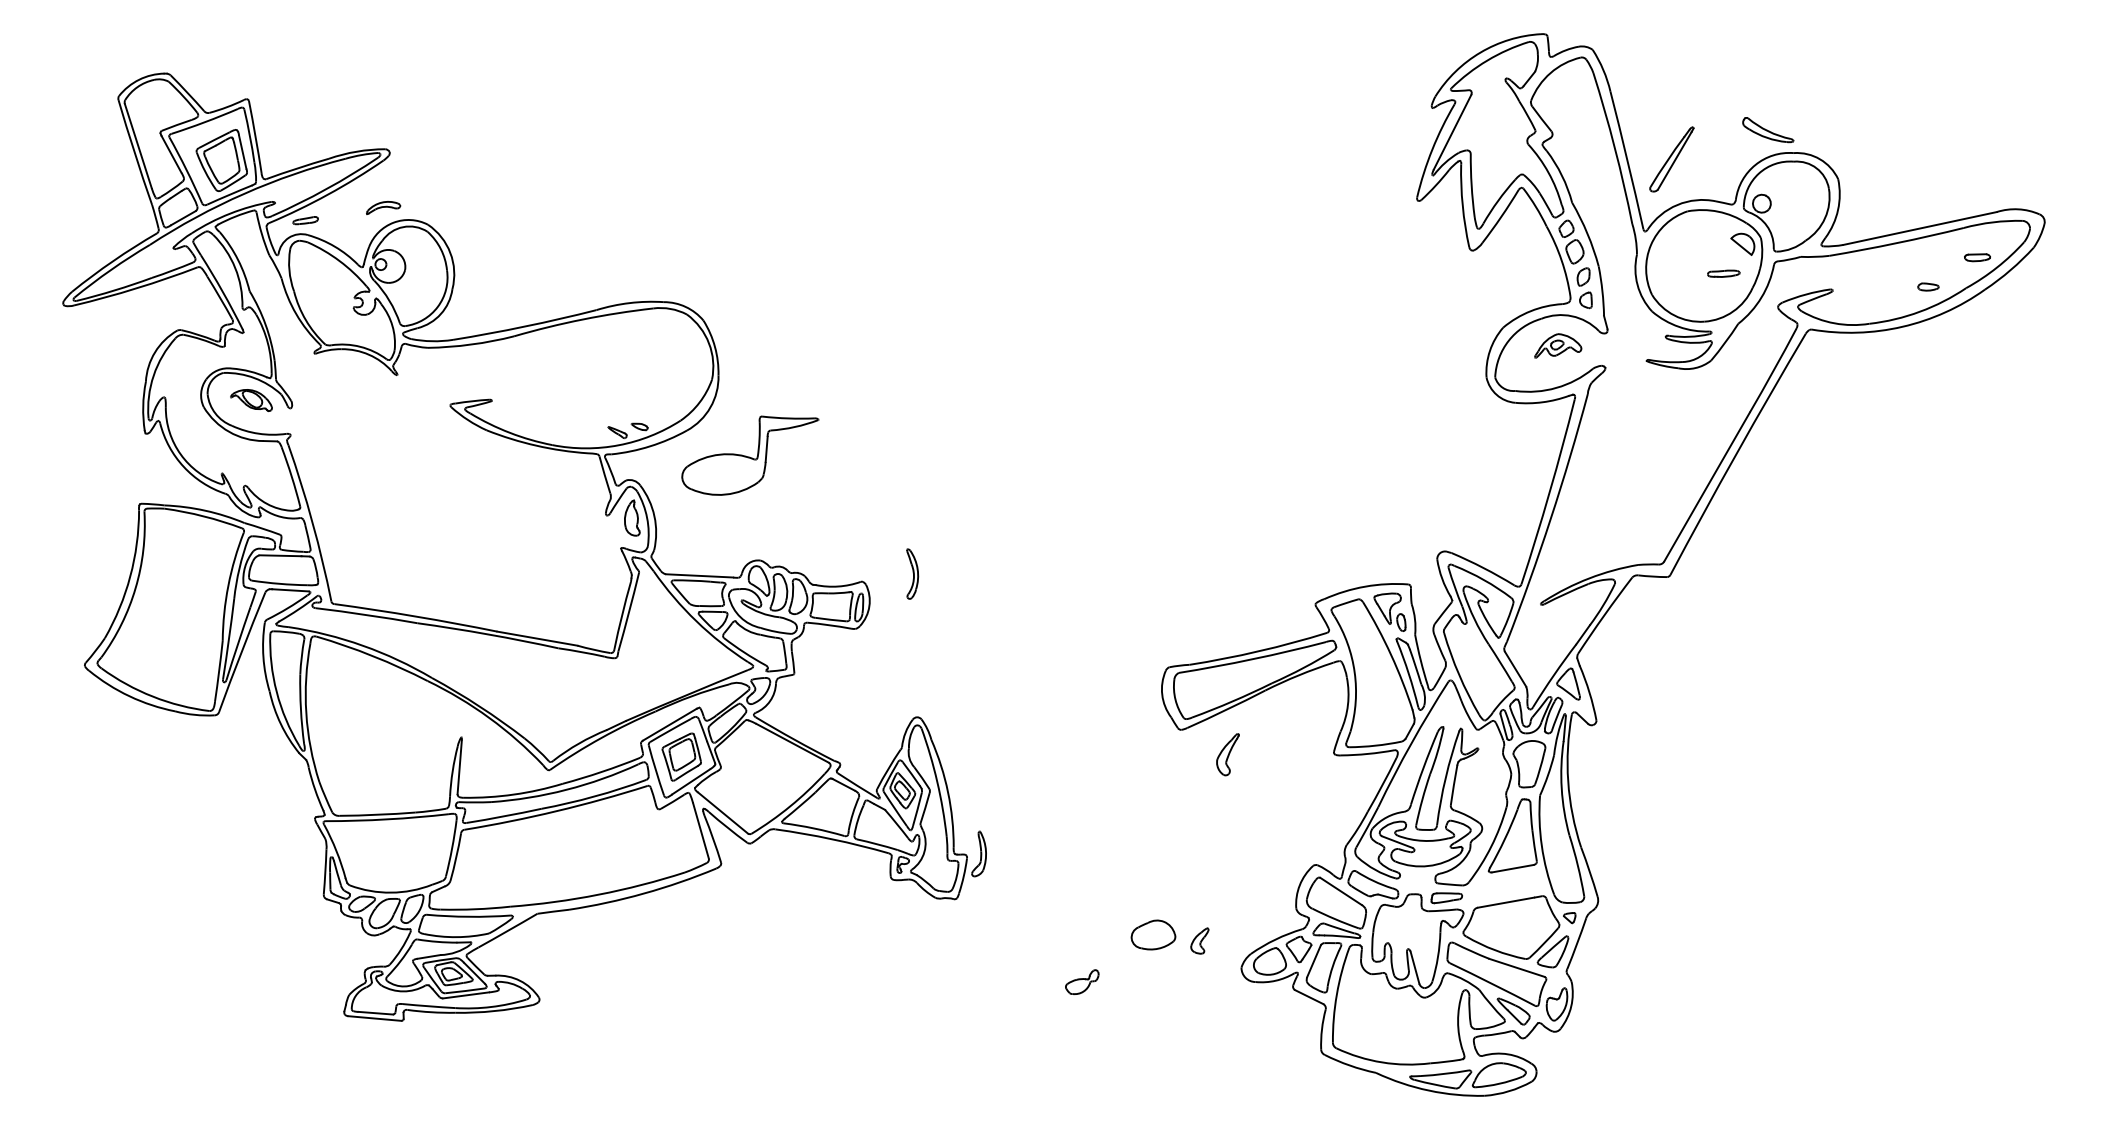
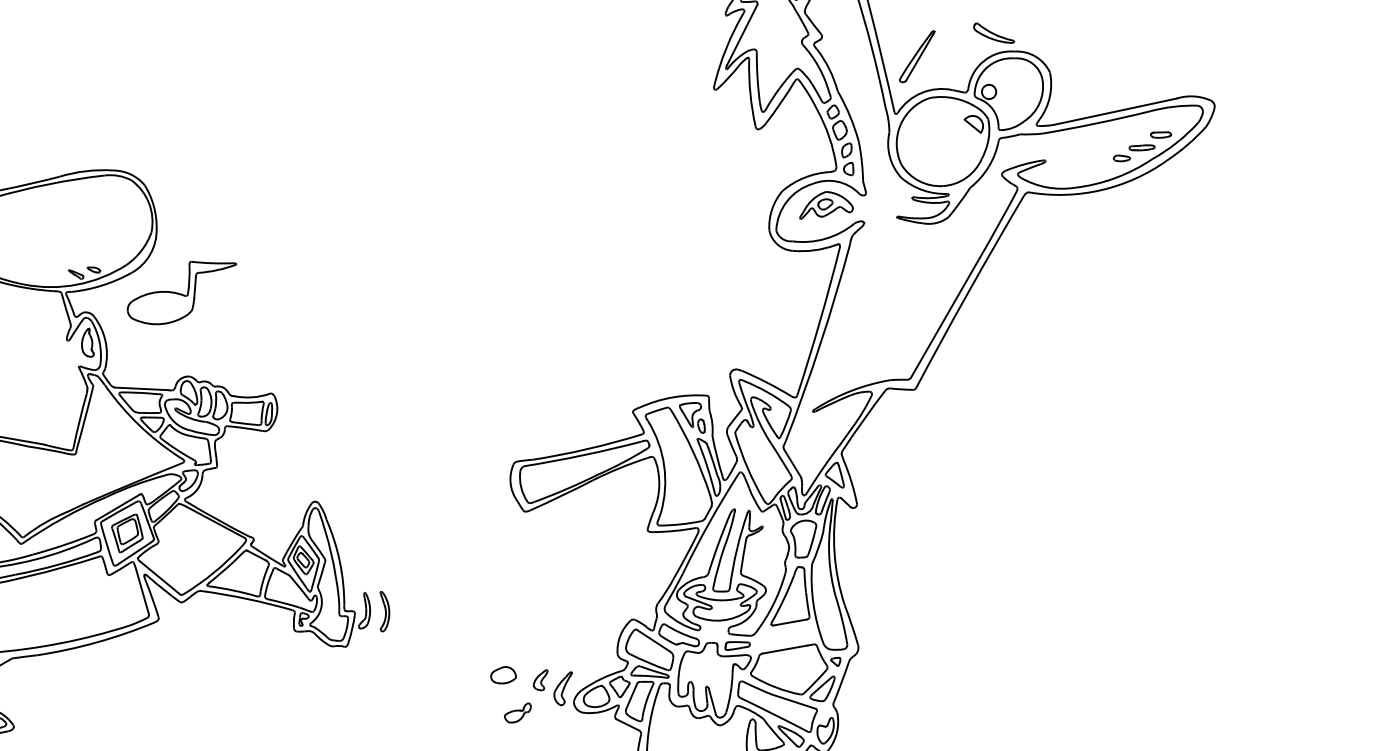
part: (1723, 273) -> (1141, 147), moved
part: (1558, 345) -> (826, 205), size x1.43
part: (912, 573) -> (384, 611), moved
part: (1227, 754) -> (562, 688), moved
part: (1152, 934) -> (502, 674), size x0.71
part: (1082, 981) -> (518, 712), moved

